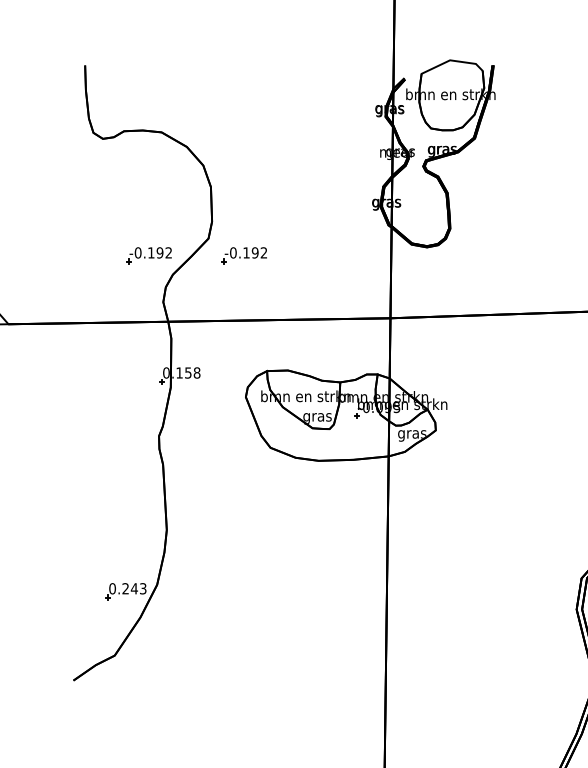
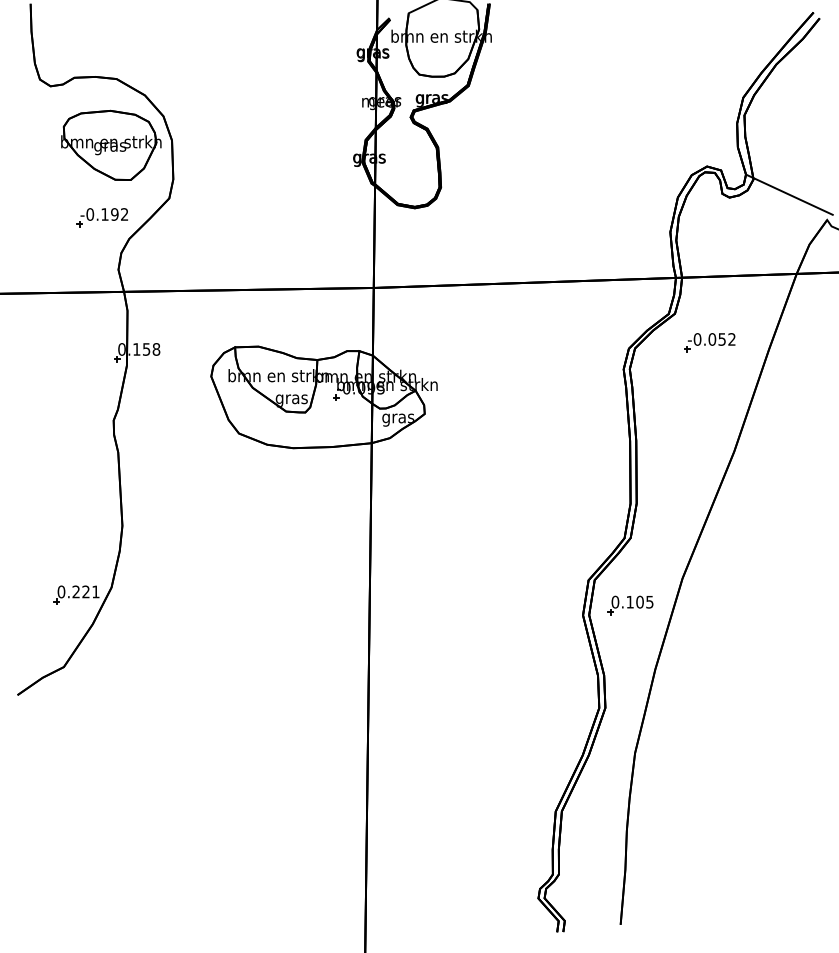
part: (157, 190) -> (111, 144), added
part: (243, 255) -> (208, 217), removed
text: (138, 588) -> (90, 591), 0.243 -> 0.221

